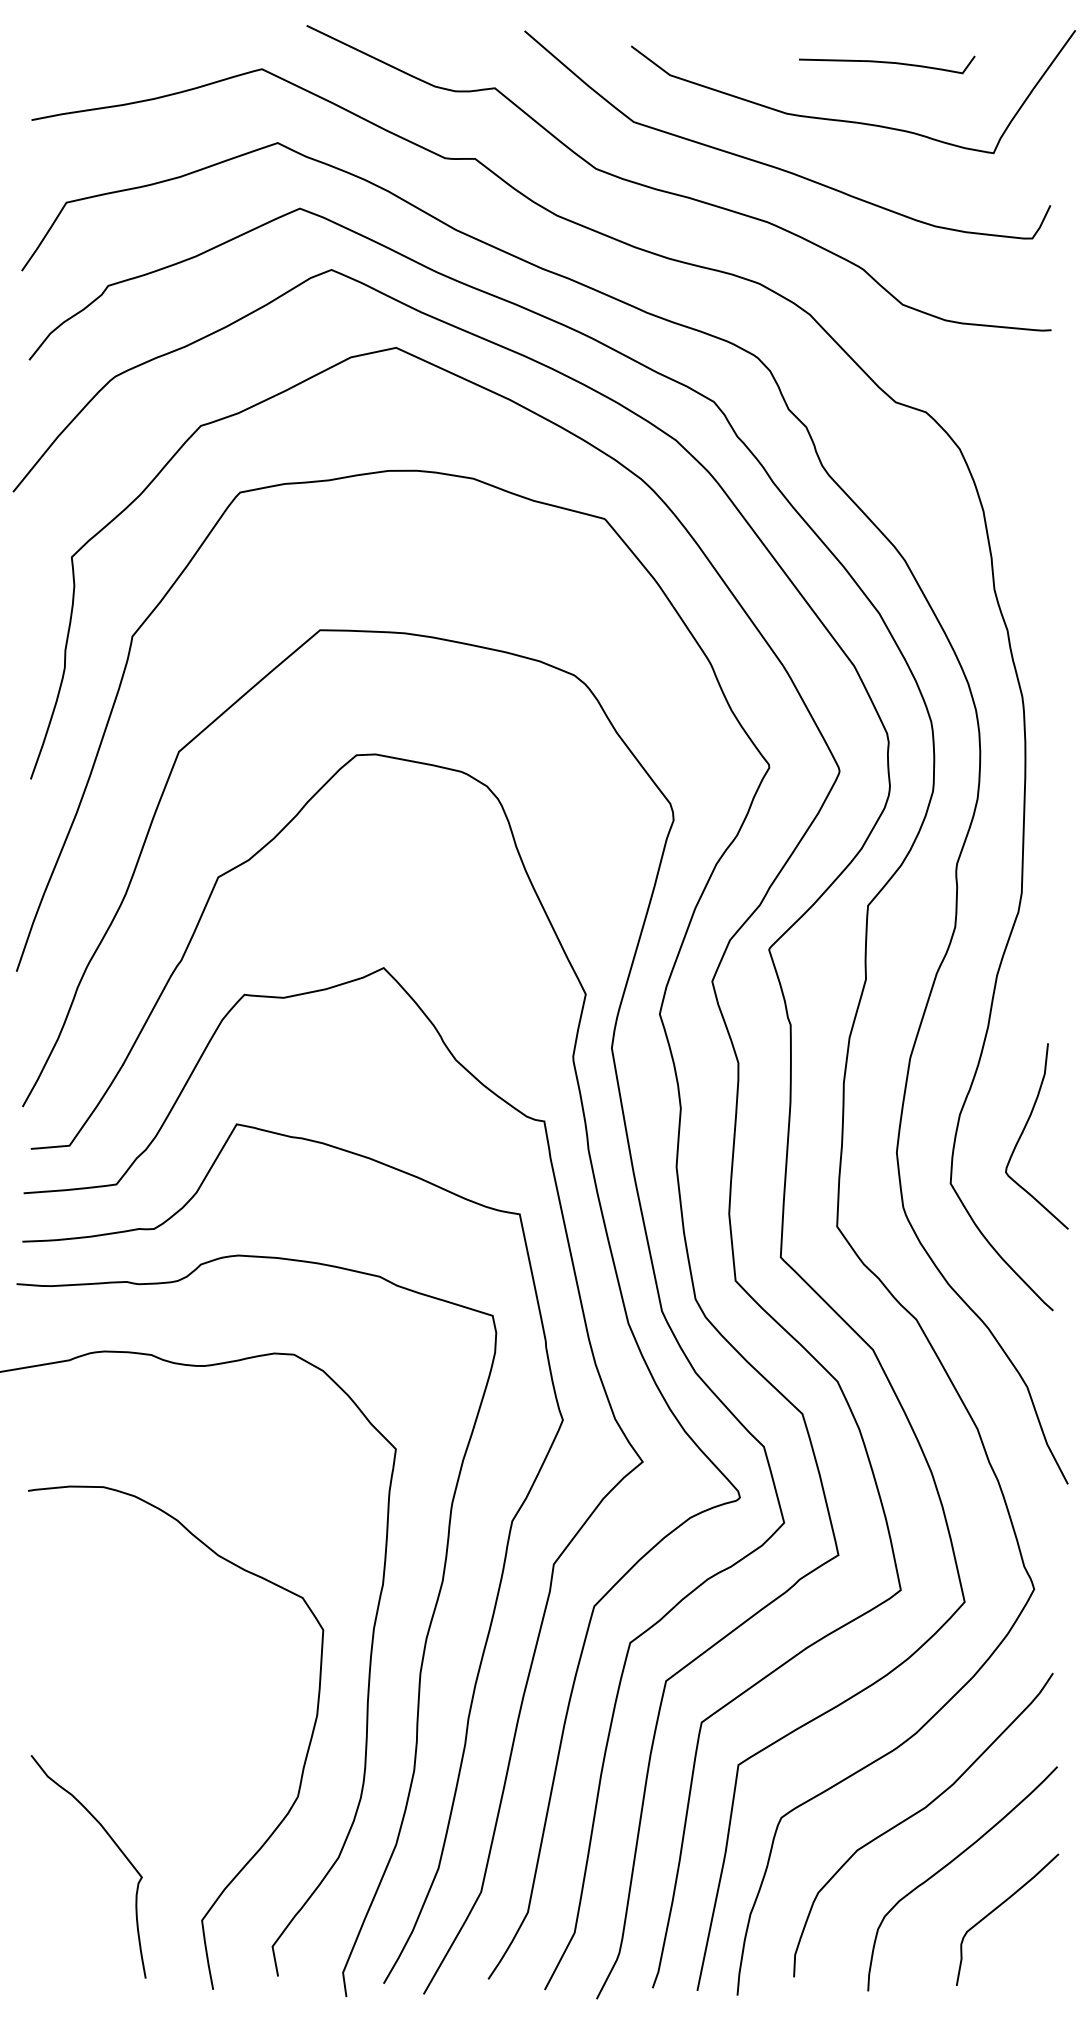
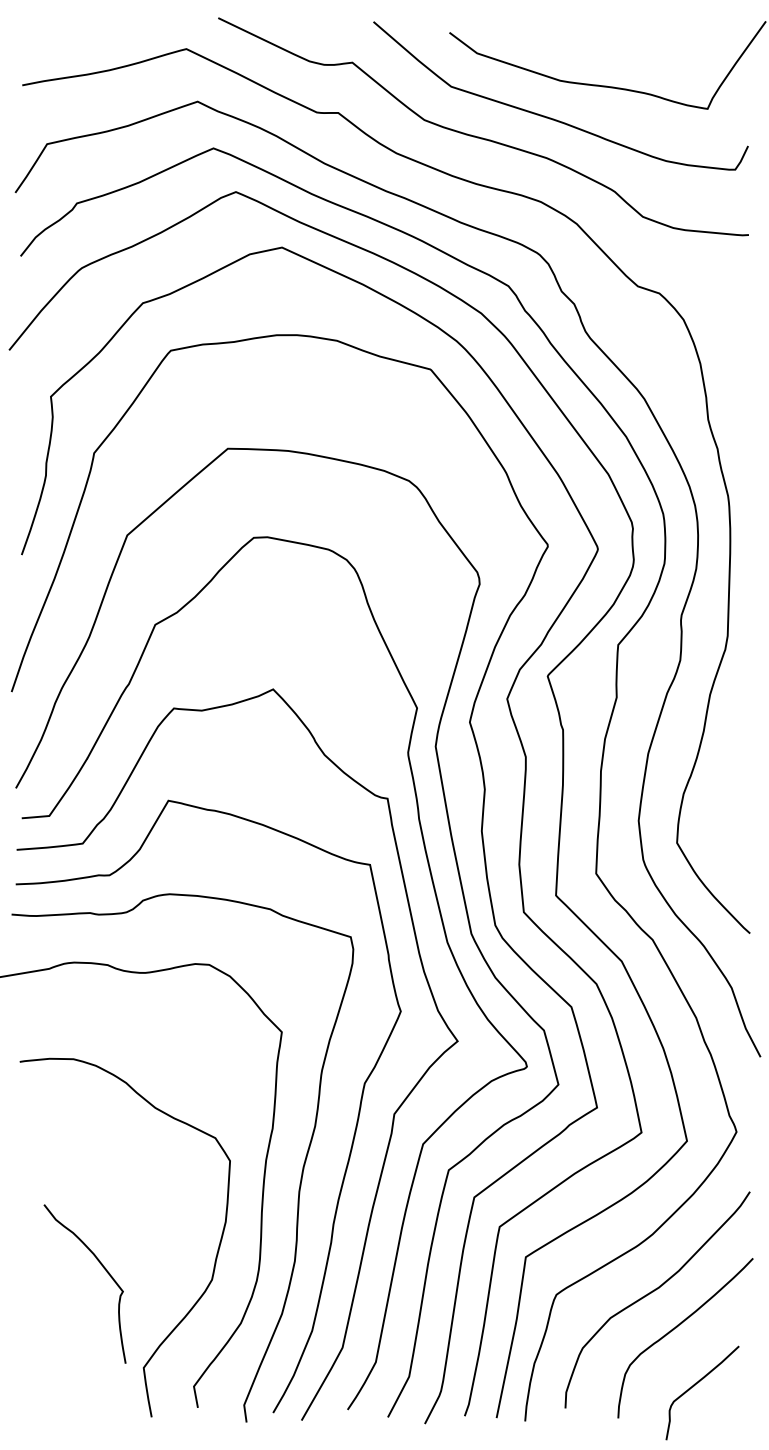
curve: (887, 63) -> (632, 45), removed
curve: (1024, 1130) -> (729, 805), removed
curve: (115, 1845) -> (104, 1268), moved
curve: (1000, 1906) -> (697, 1383), moved

